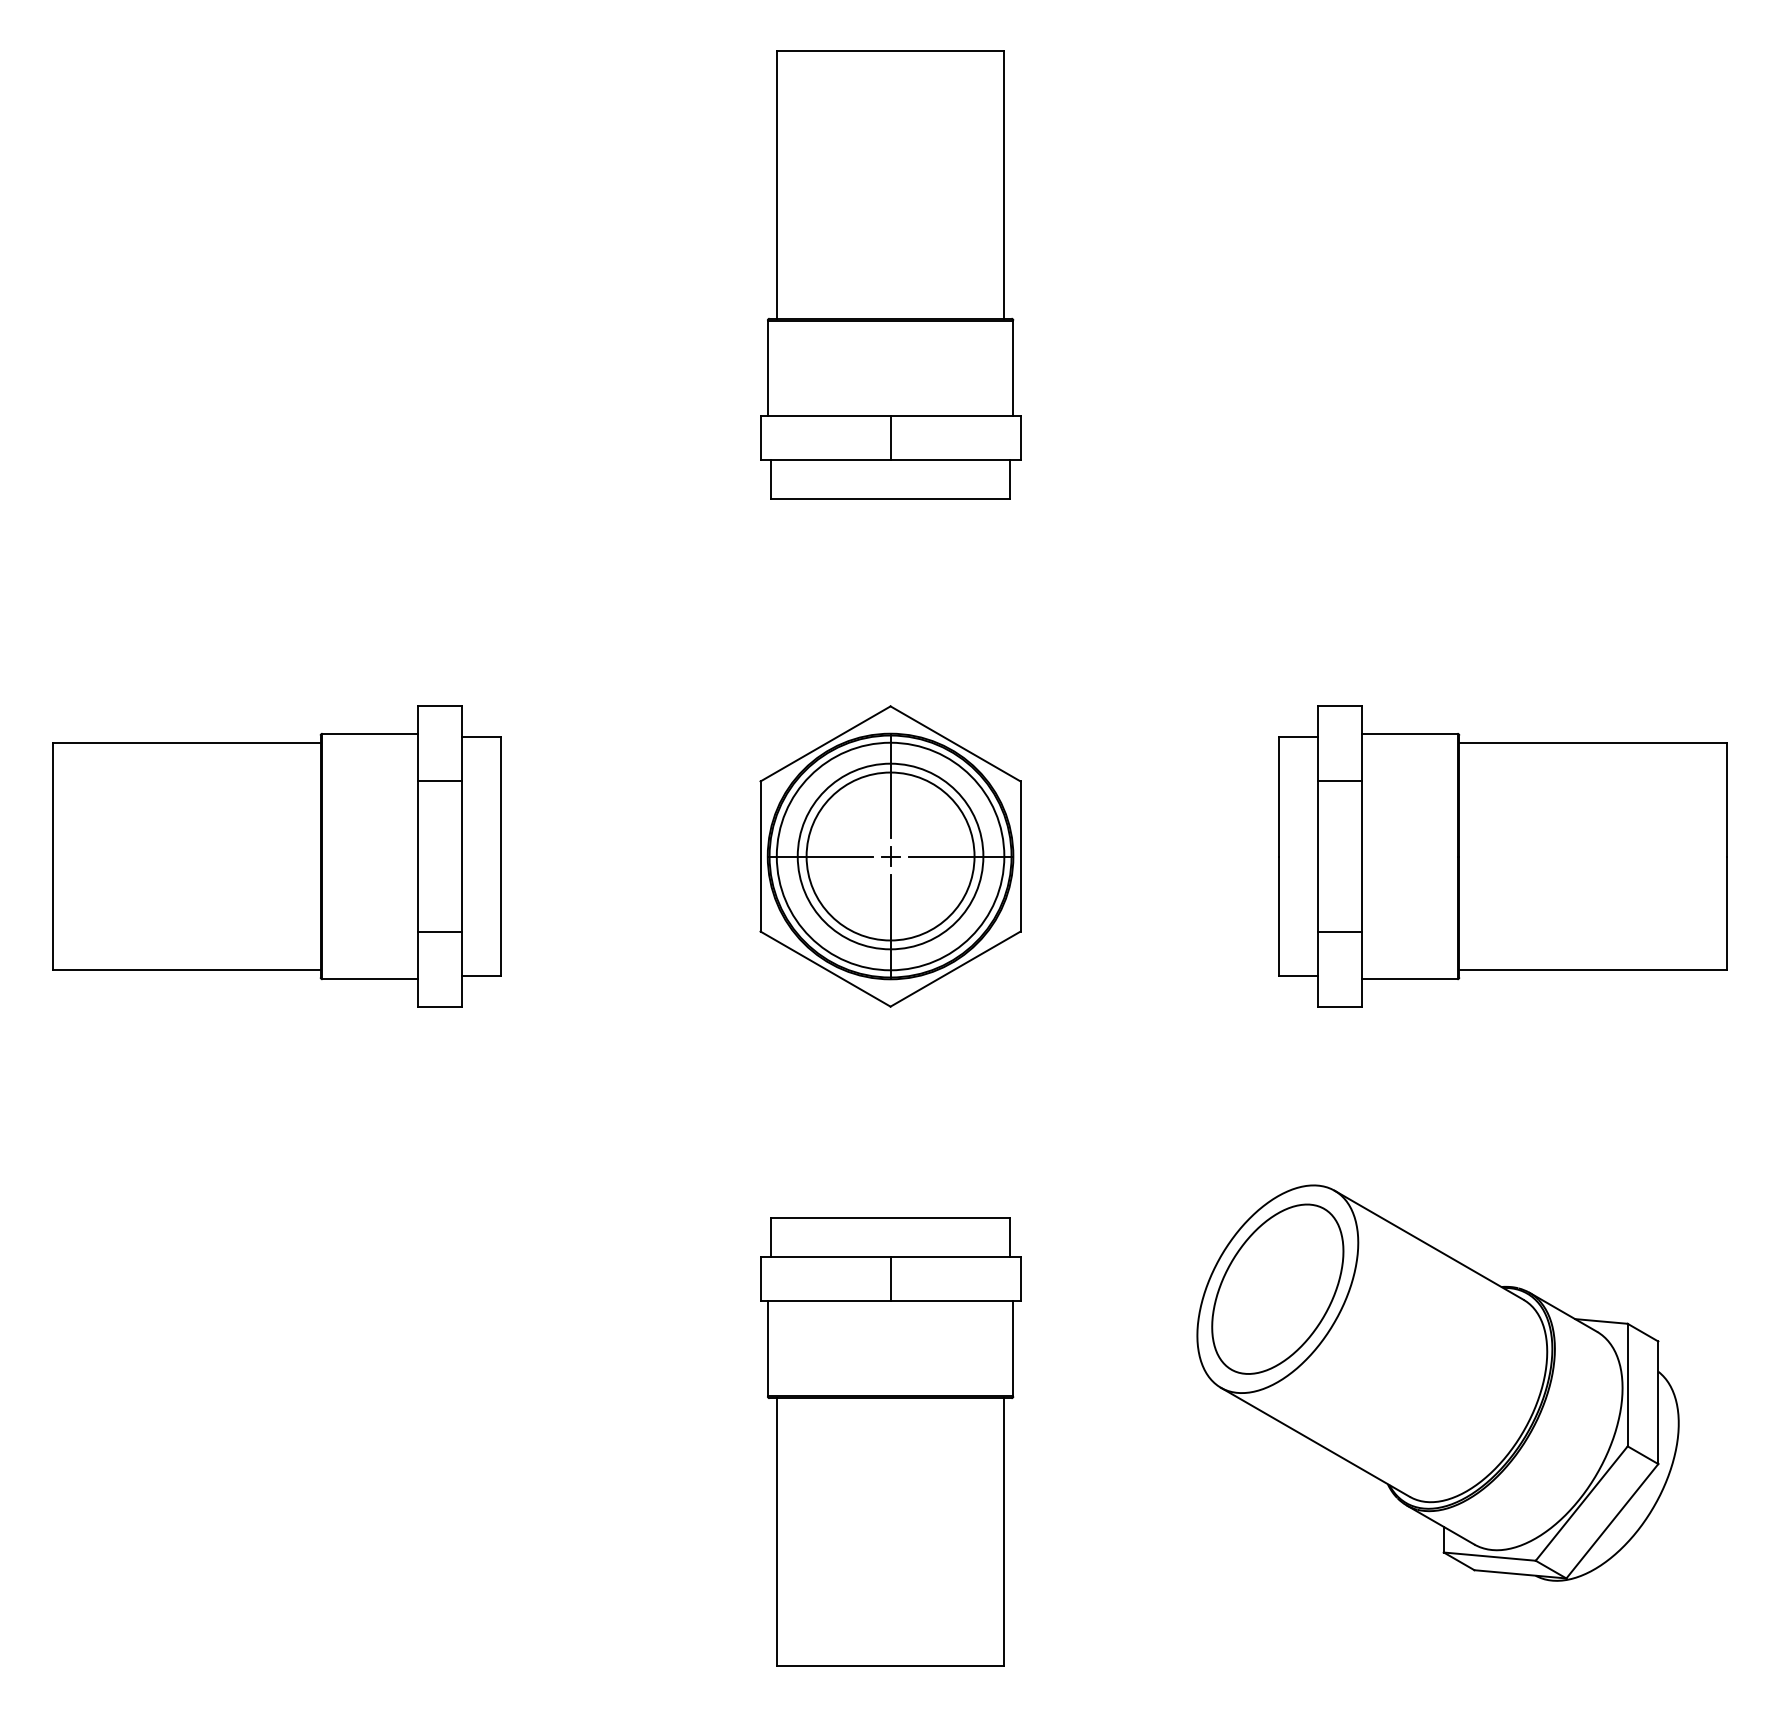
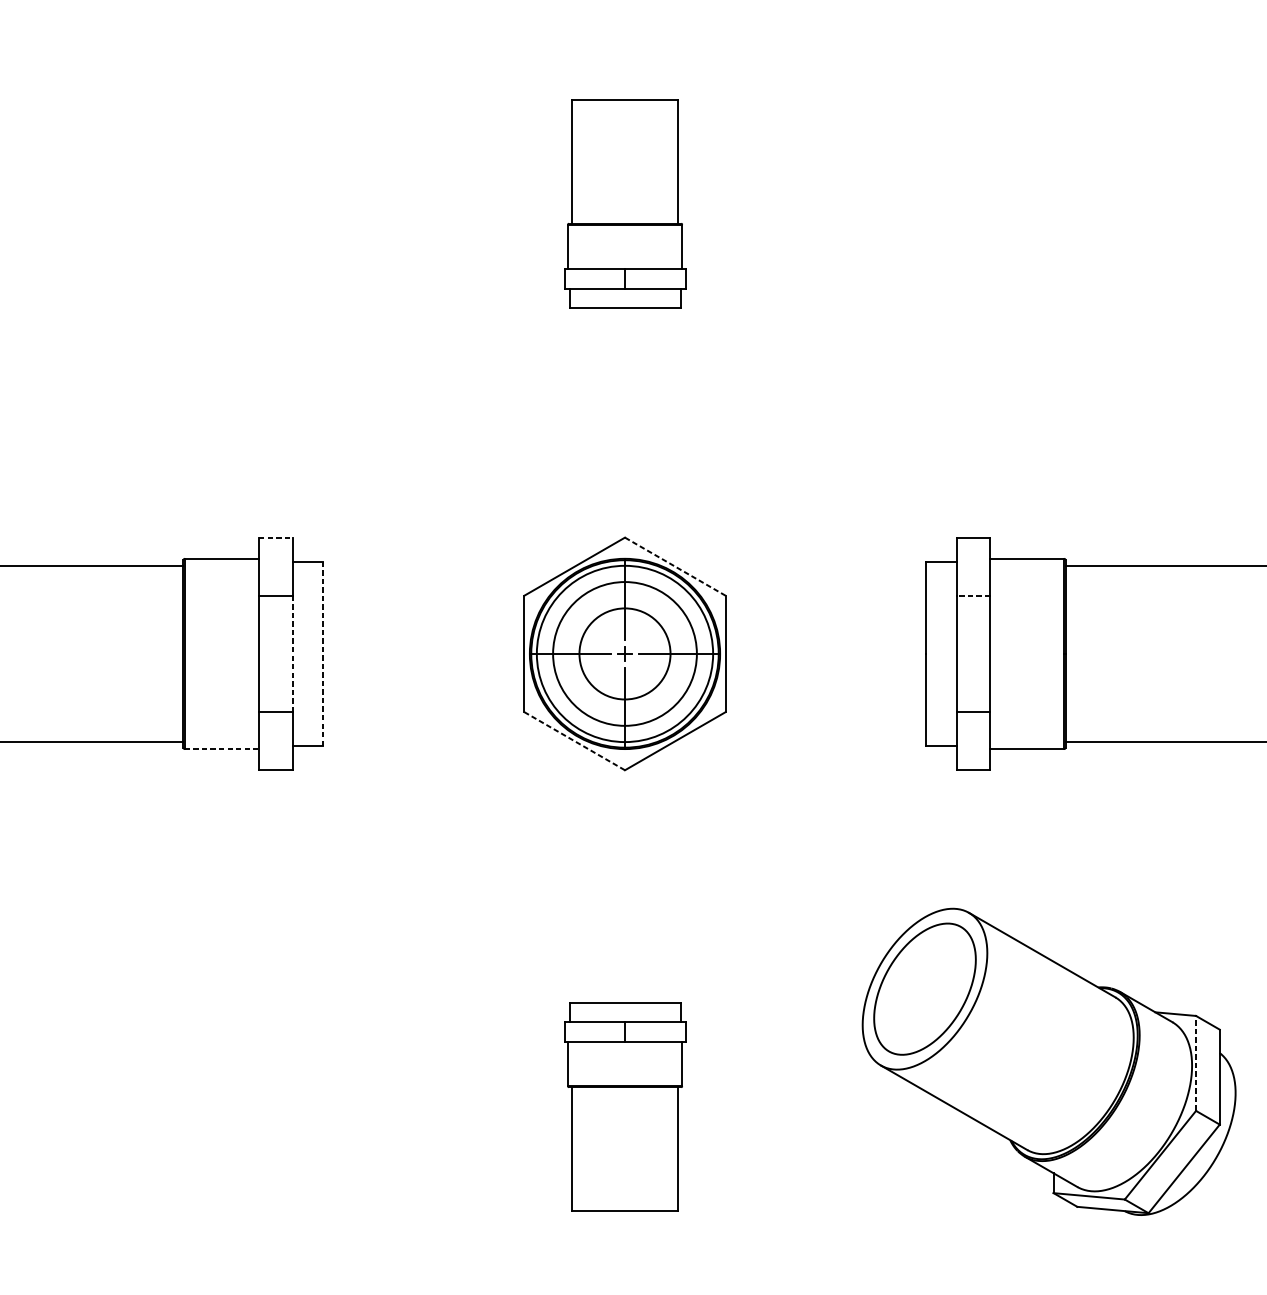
part: (890, 274) -> (624, 203), size x0.6
line: (439, 706) -> (275, 537), solid -> dashed
line: (955, 743) -> (675, 566), solid -> dashed
line: (1340, 781) -> (973, 595), solid -> dashed
line: (461, 856) -> (292, 653), solid -> dashed
circle: (890, 856) -> (624, 653), size x0.7
line: (501, 857) -> (323, 654), solid -> dashed
line: (825, 969) -> (574, 741), solid -> dashed
line: (370, 979) -> (222, 749), solid -> dashed
line: (1627, 1384) -> (1195, 1062), solid -> dashed
part: (890, 1441) -> (624, 1107), size x0.6

